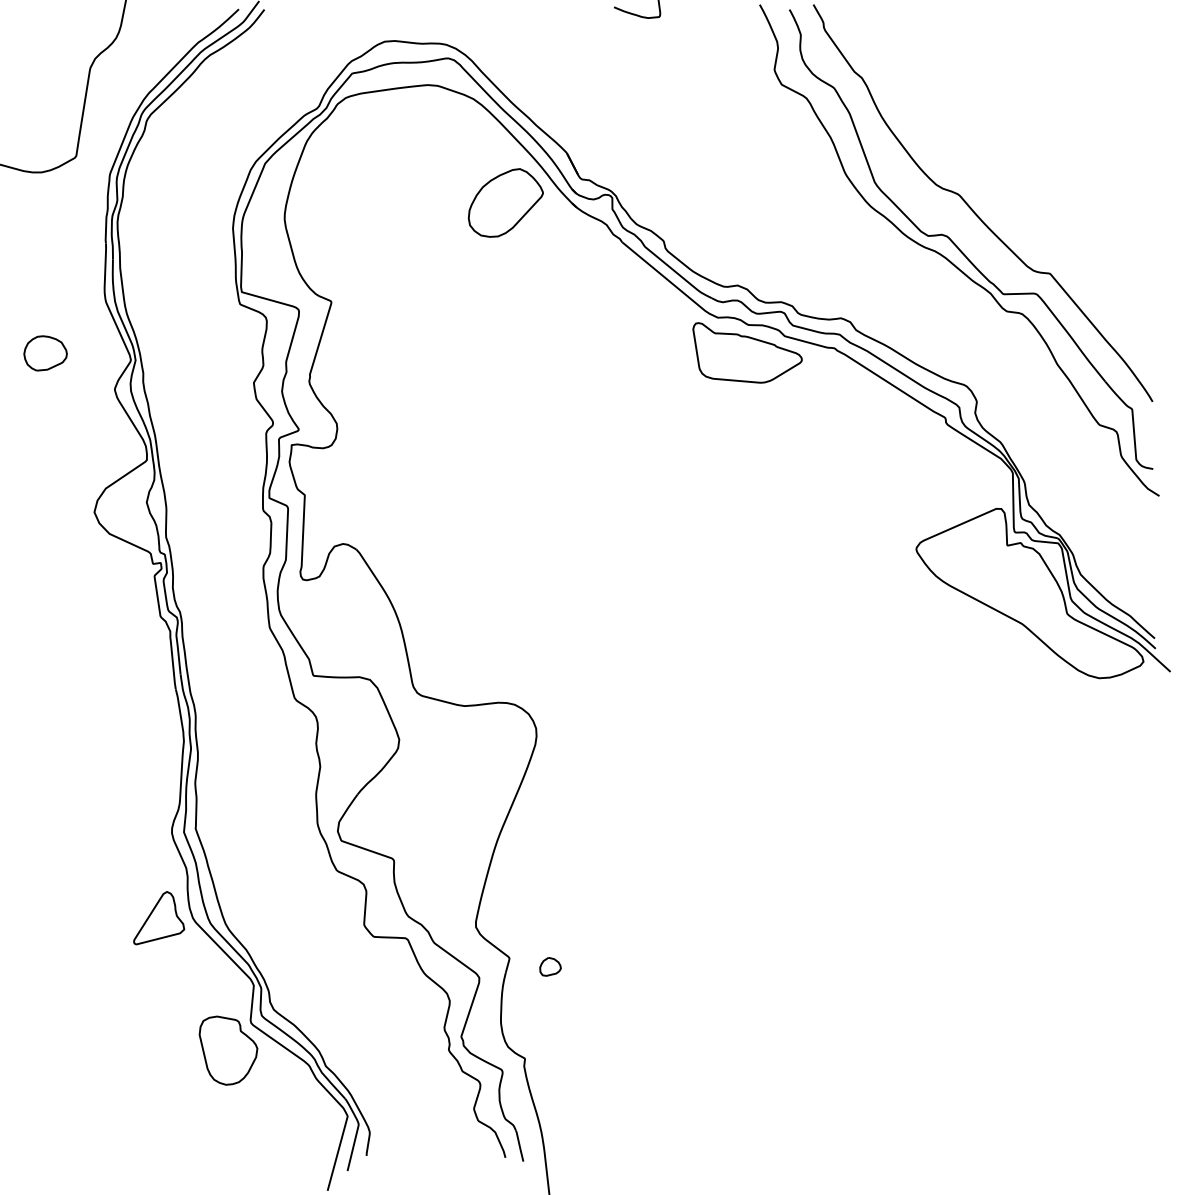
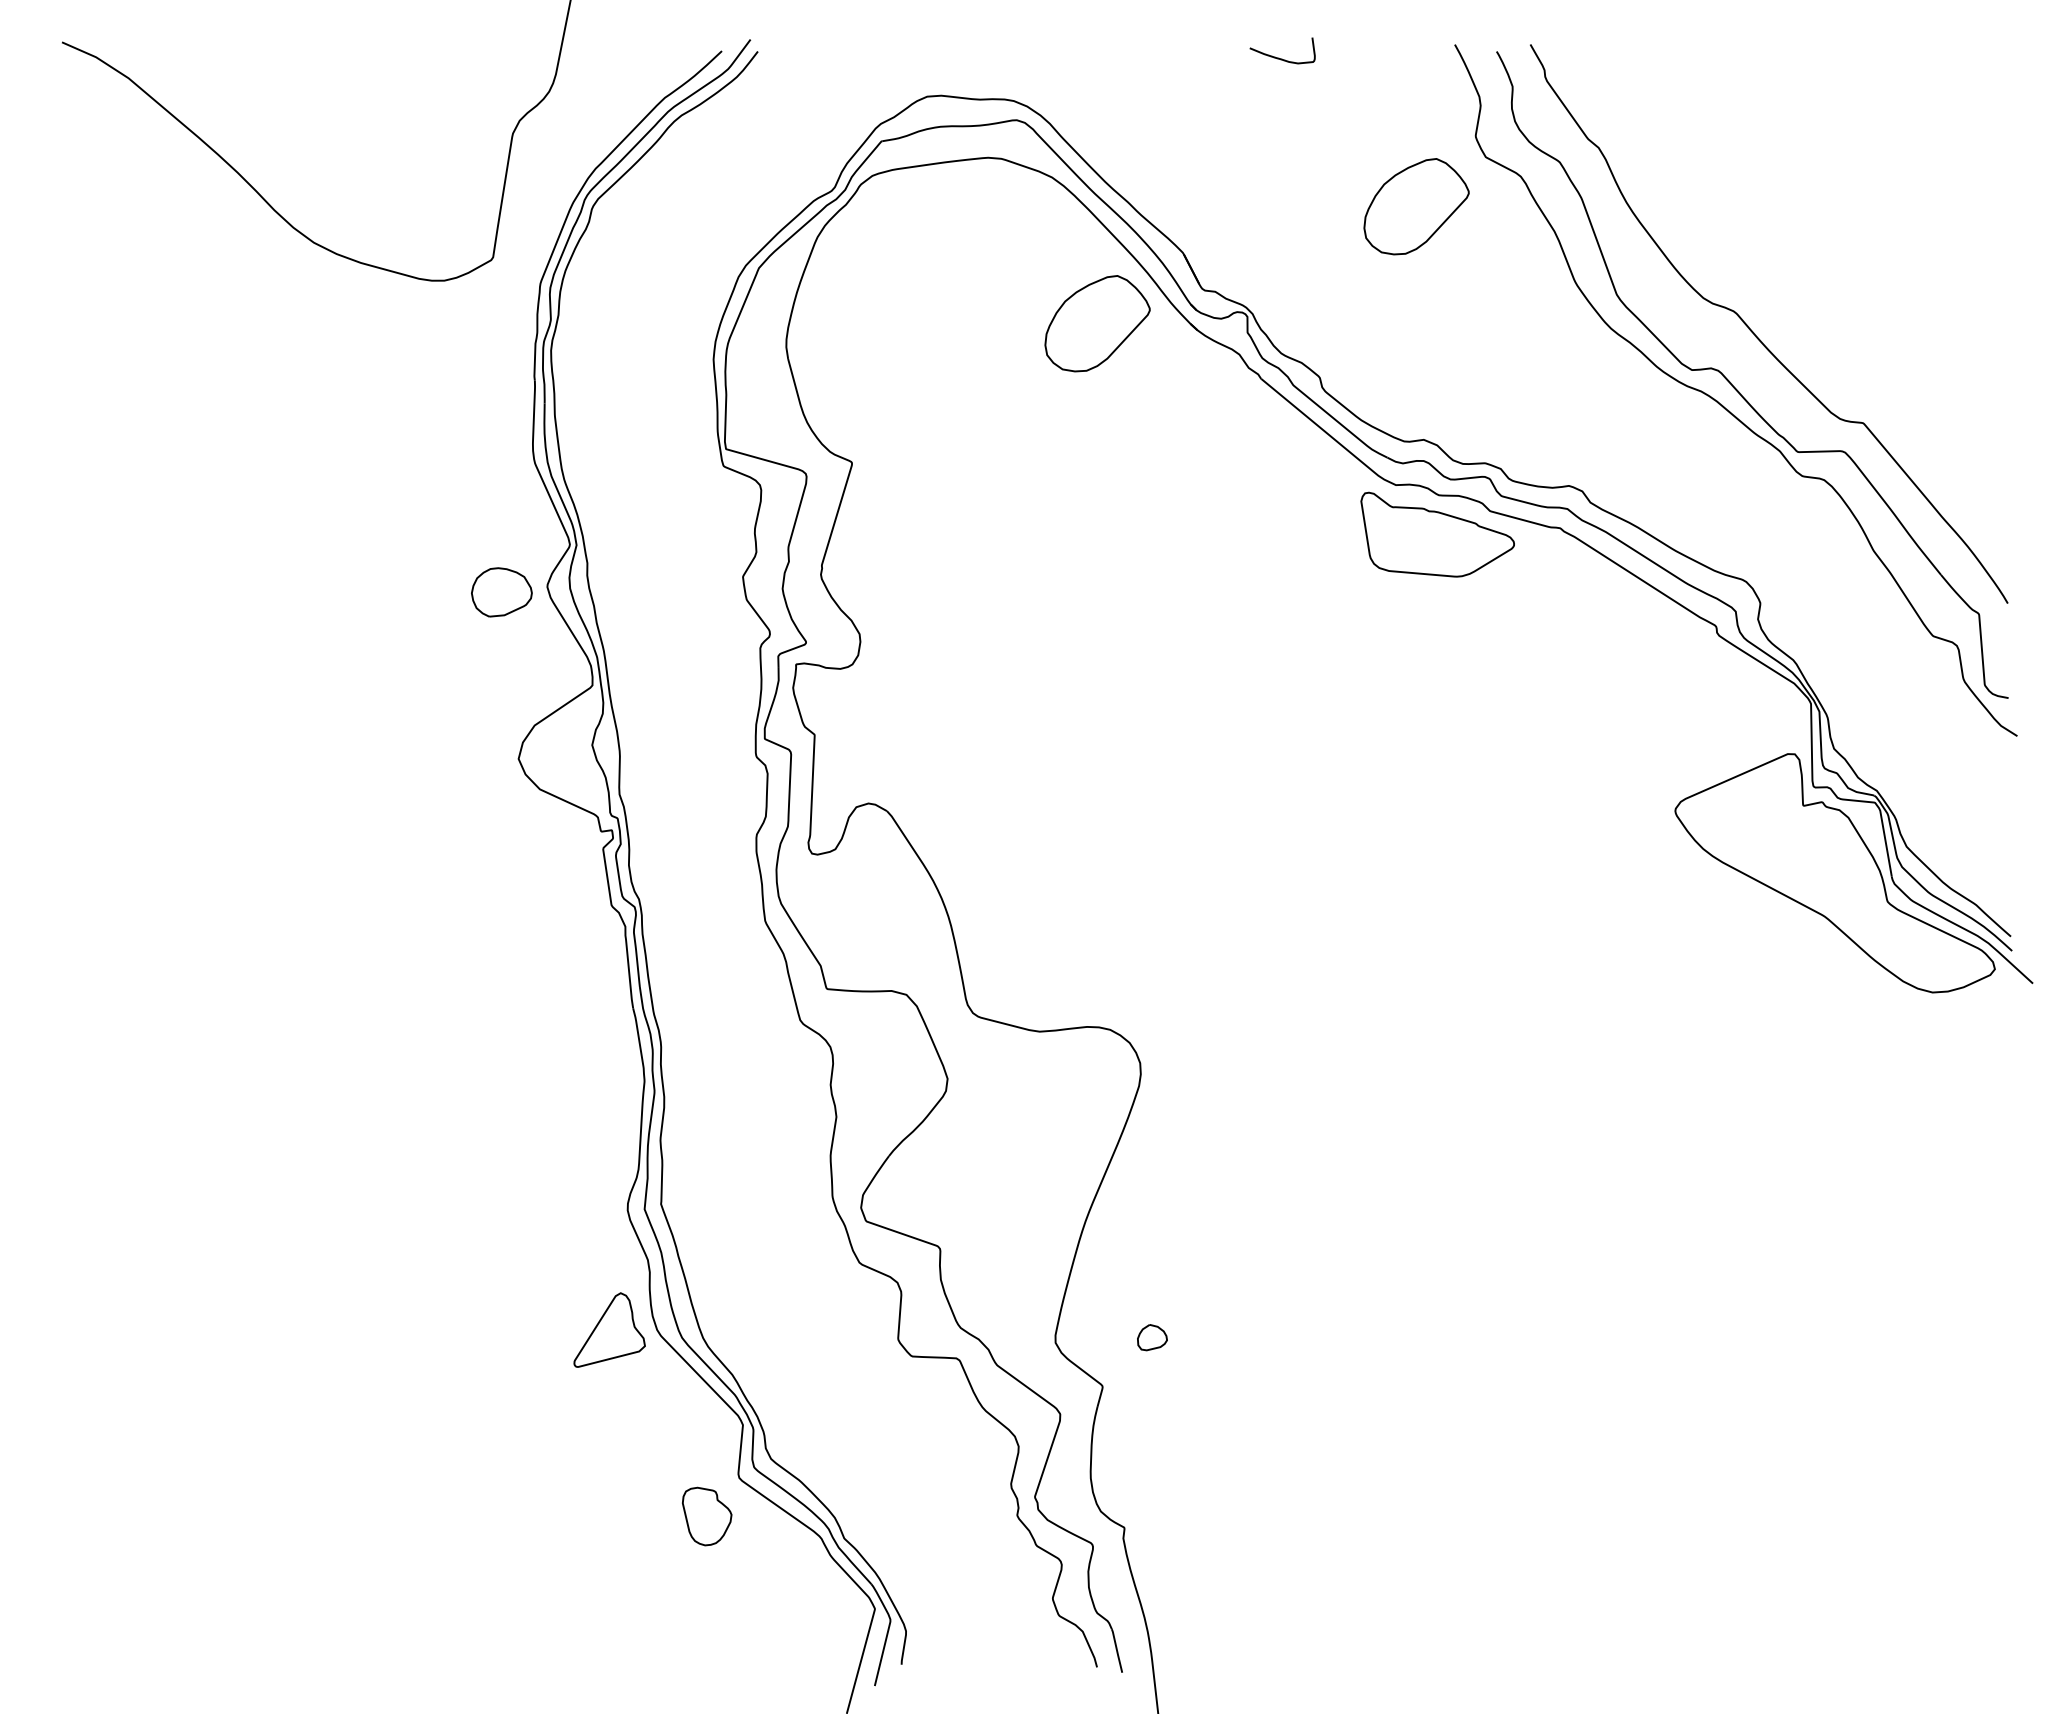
part: (732, 119) -> (1416, 206), added
part: (45, 353) -> (501, 592), moved
part: (550, 966) -> (1152, 1337), moved
part: (227, 1050) -> (706, 1516), size x0.6

